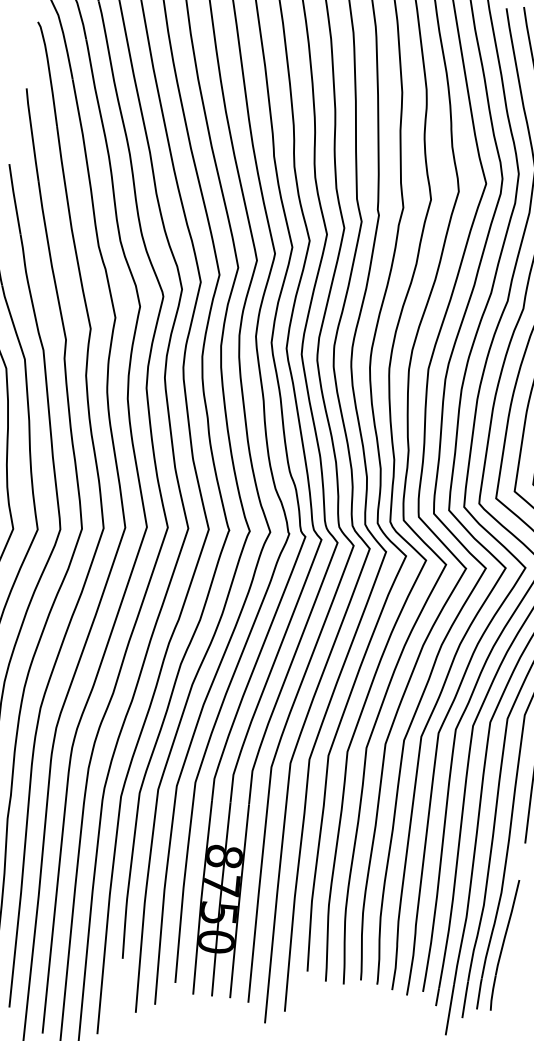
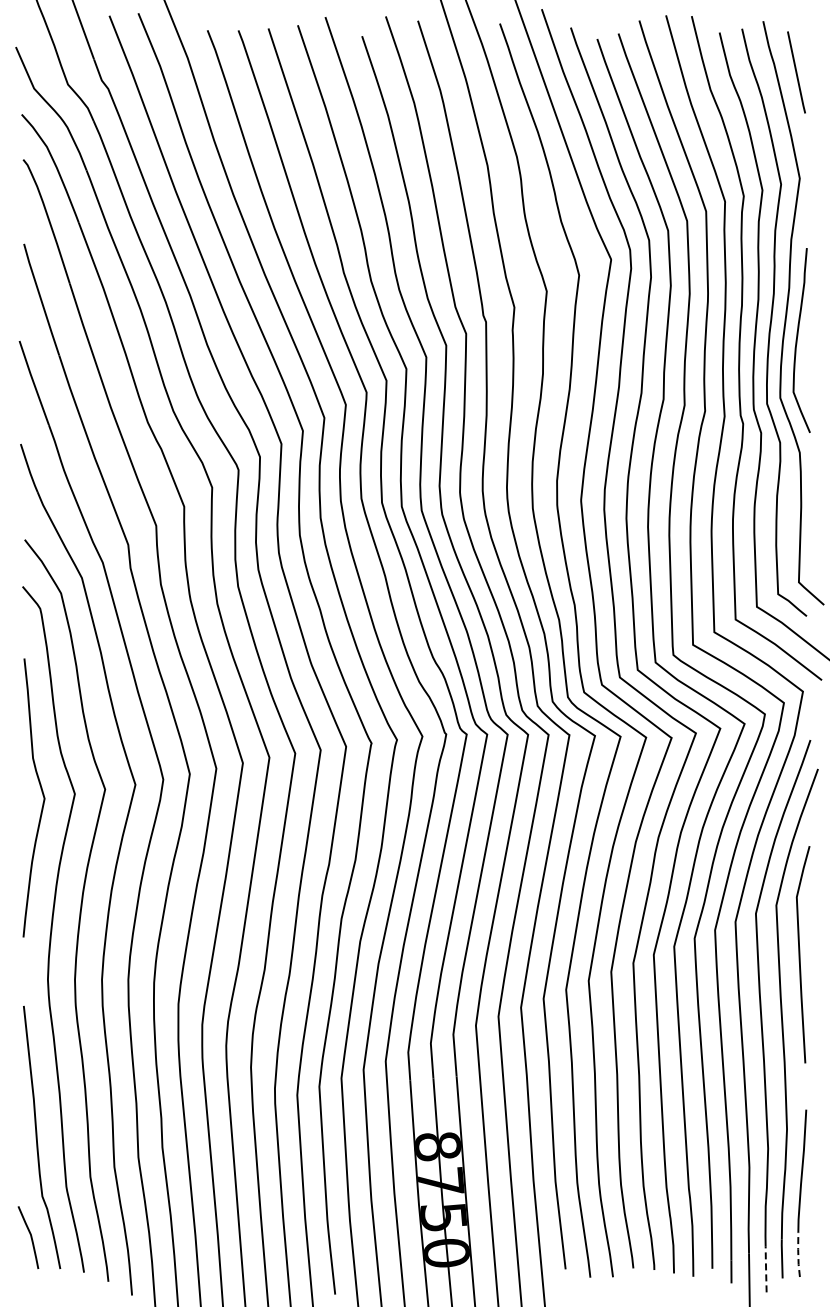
line: (492, 992) -> (798, 1254), solid -> dashed
line: (465, 999) -> (766, 1268), solid -> dashed

